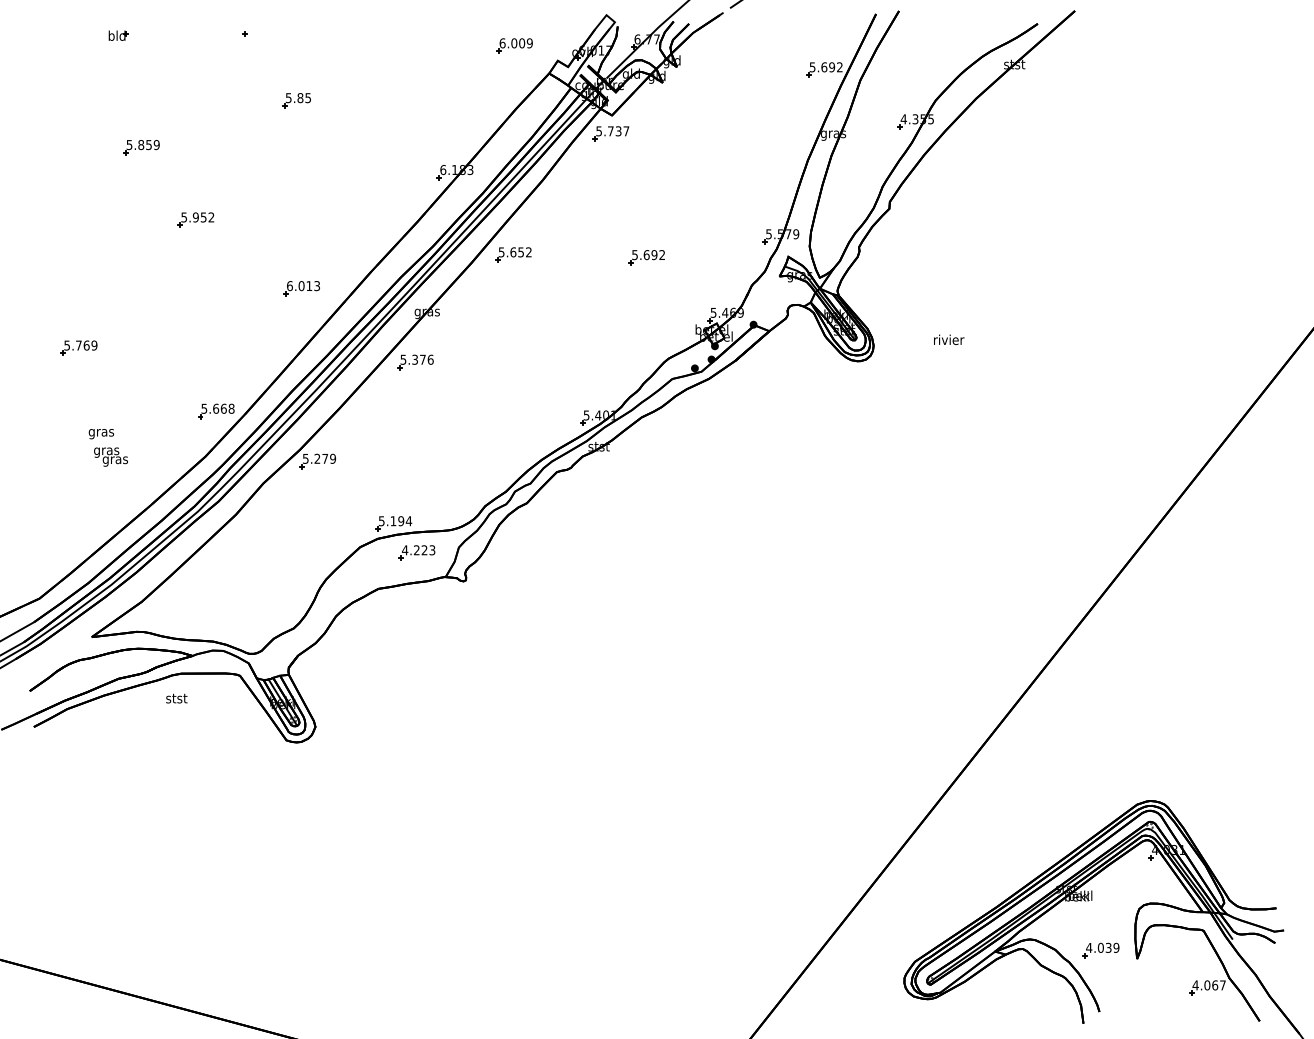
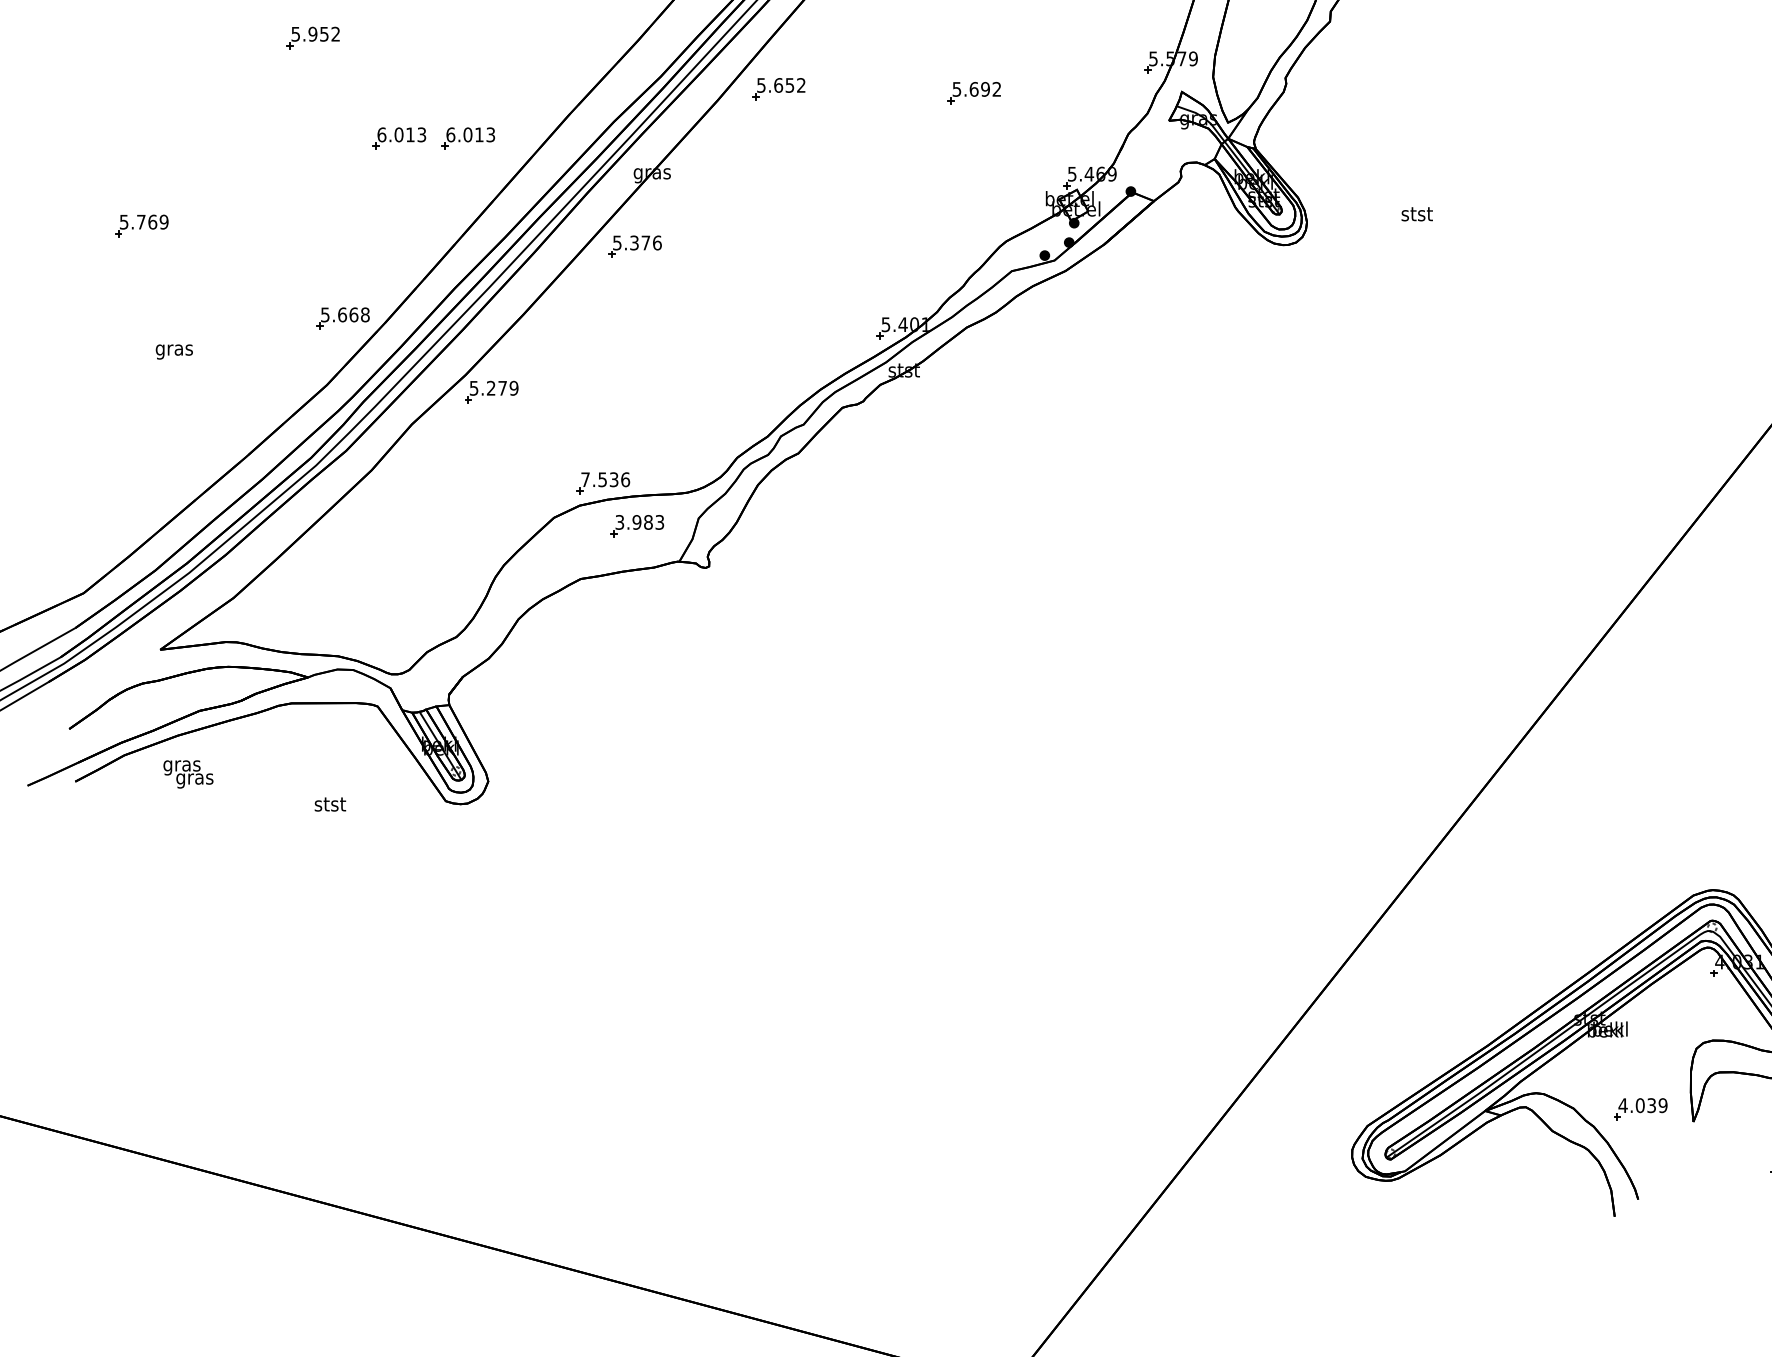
part: (254, 288) -> (398, 138), added
text: (949, 339) -> (1418, 213), rivier -> stst
text: (110, 456) -> (187, 773), moved
text: (395, 521) -> (605, 480), 5.194 -> 7.536
text: (414, 550) -> (633, 522), 4.223 -> 3.983
text: (176, 698) -> (329, 804), moved

